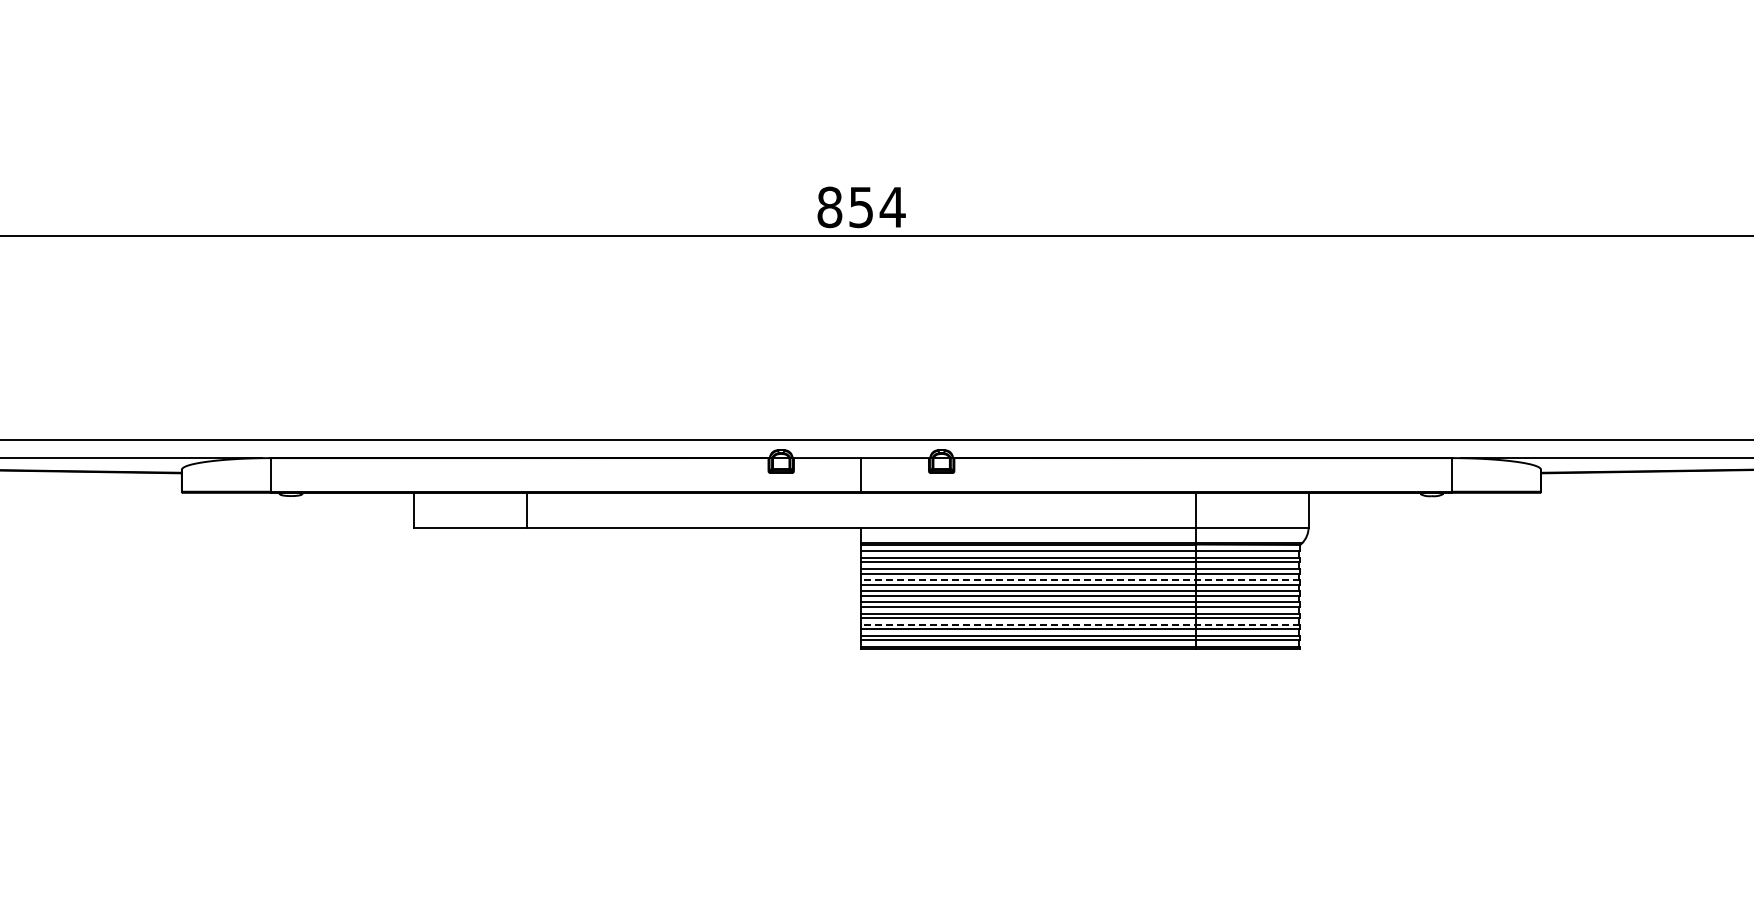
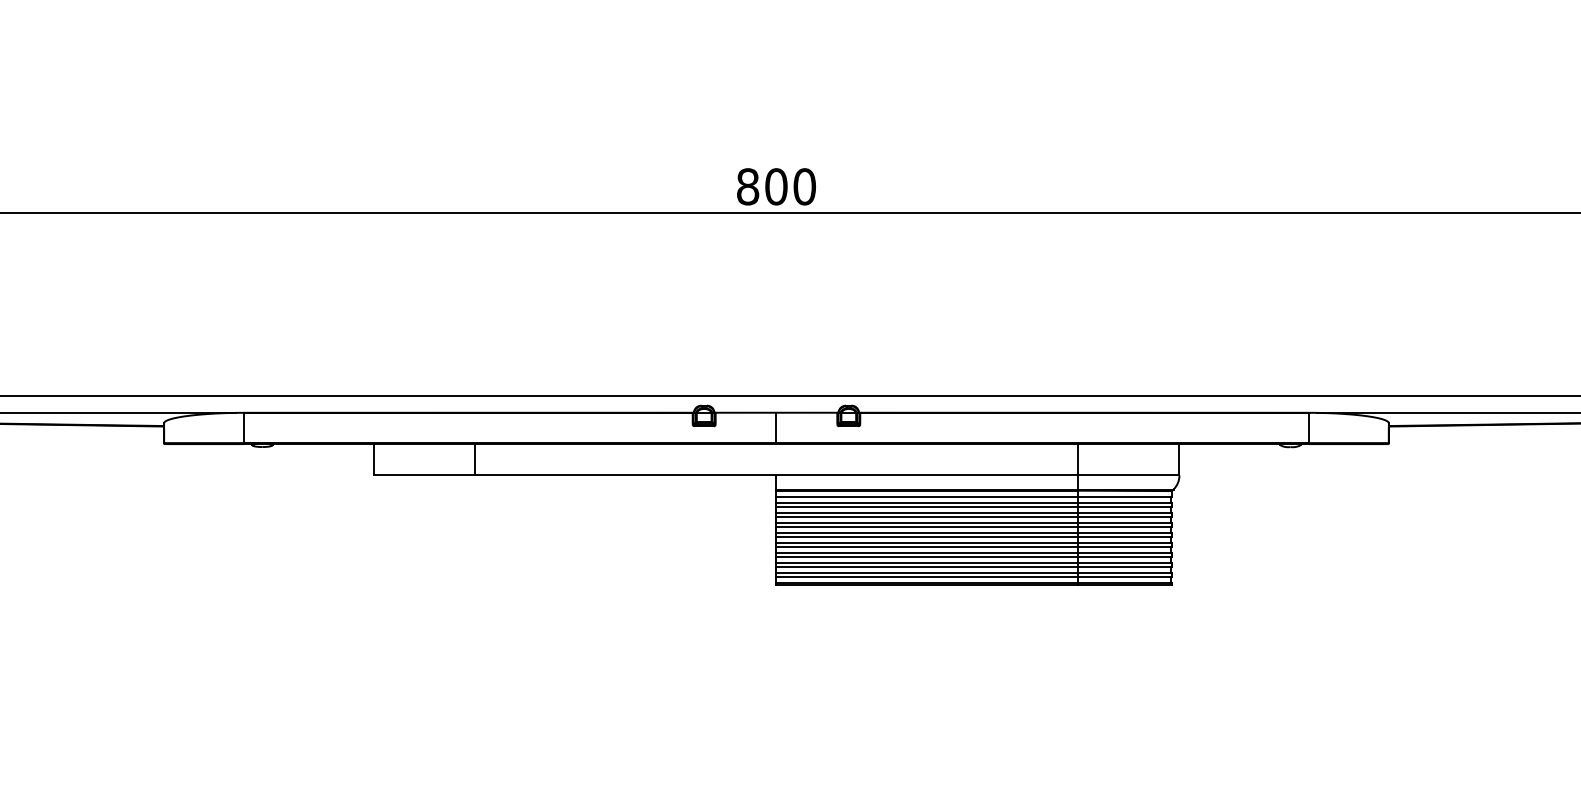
text: (877, 207) -> (790, 186), 854 -> 800
line: (1080, 580) -> (973, 523), dashed -> solid
line: (1080, 624) -> (973, 562), dashed -> solid

